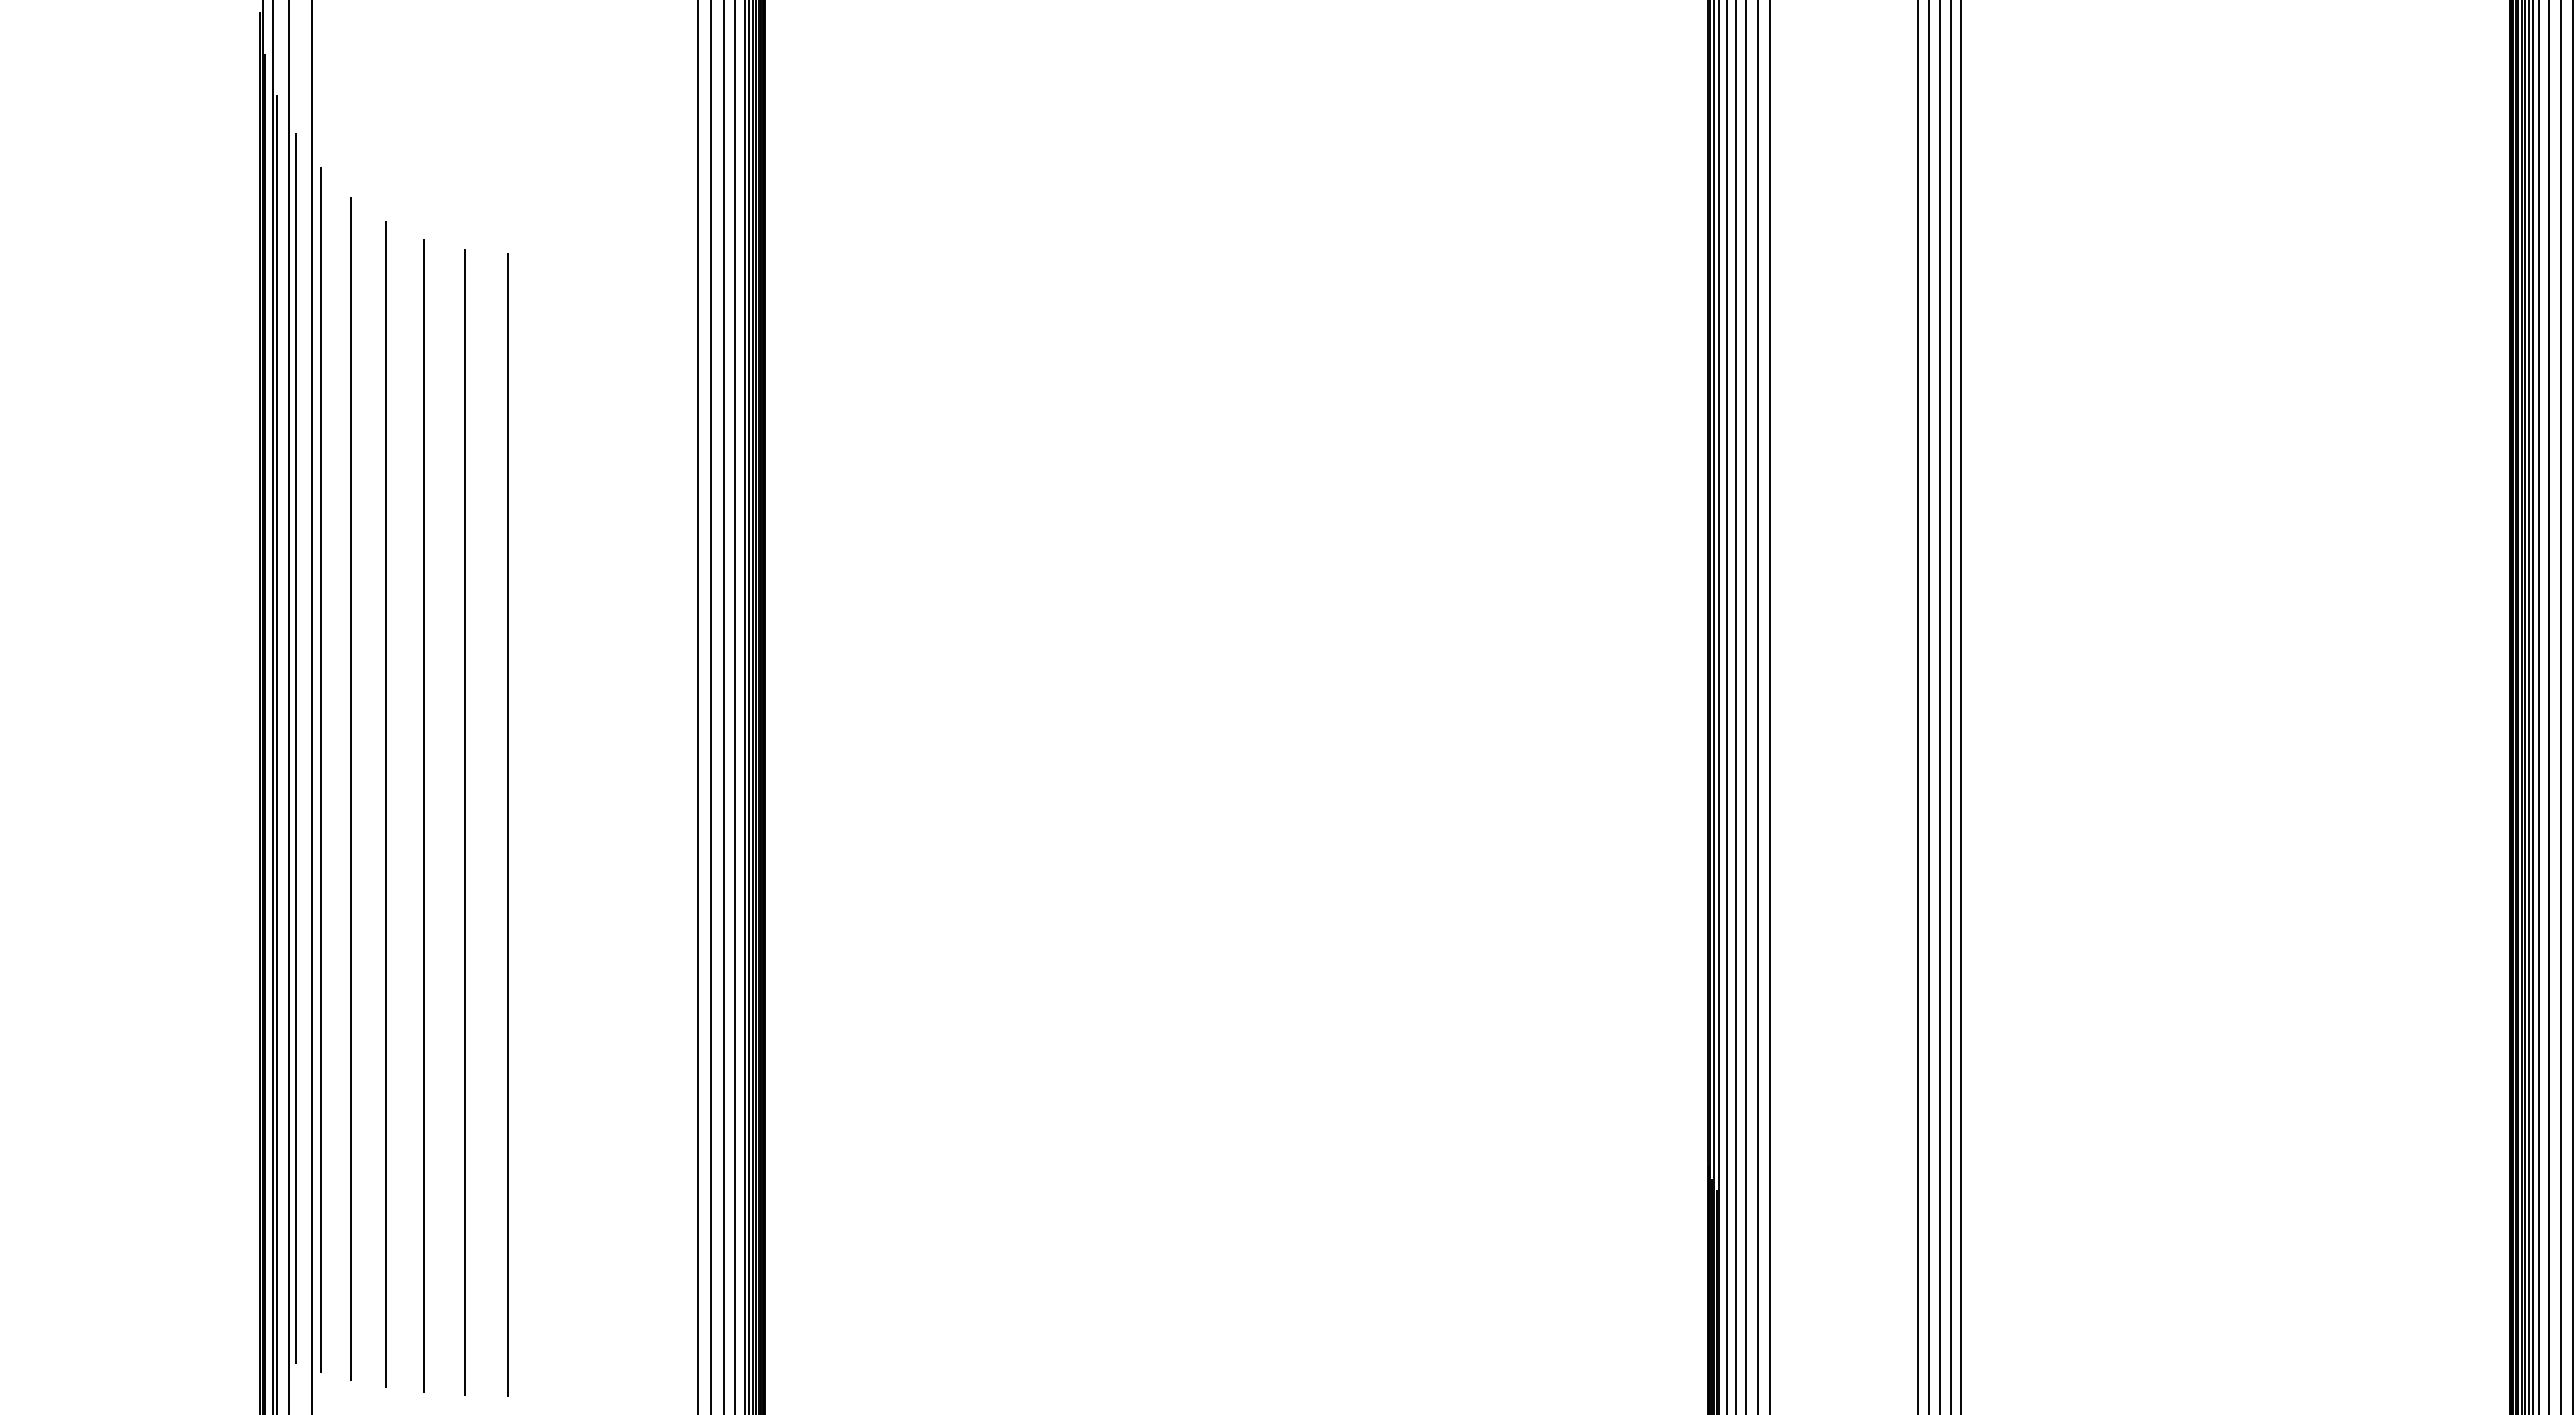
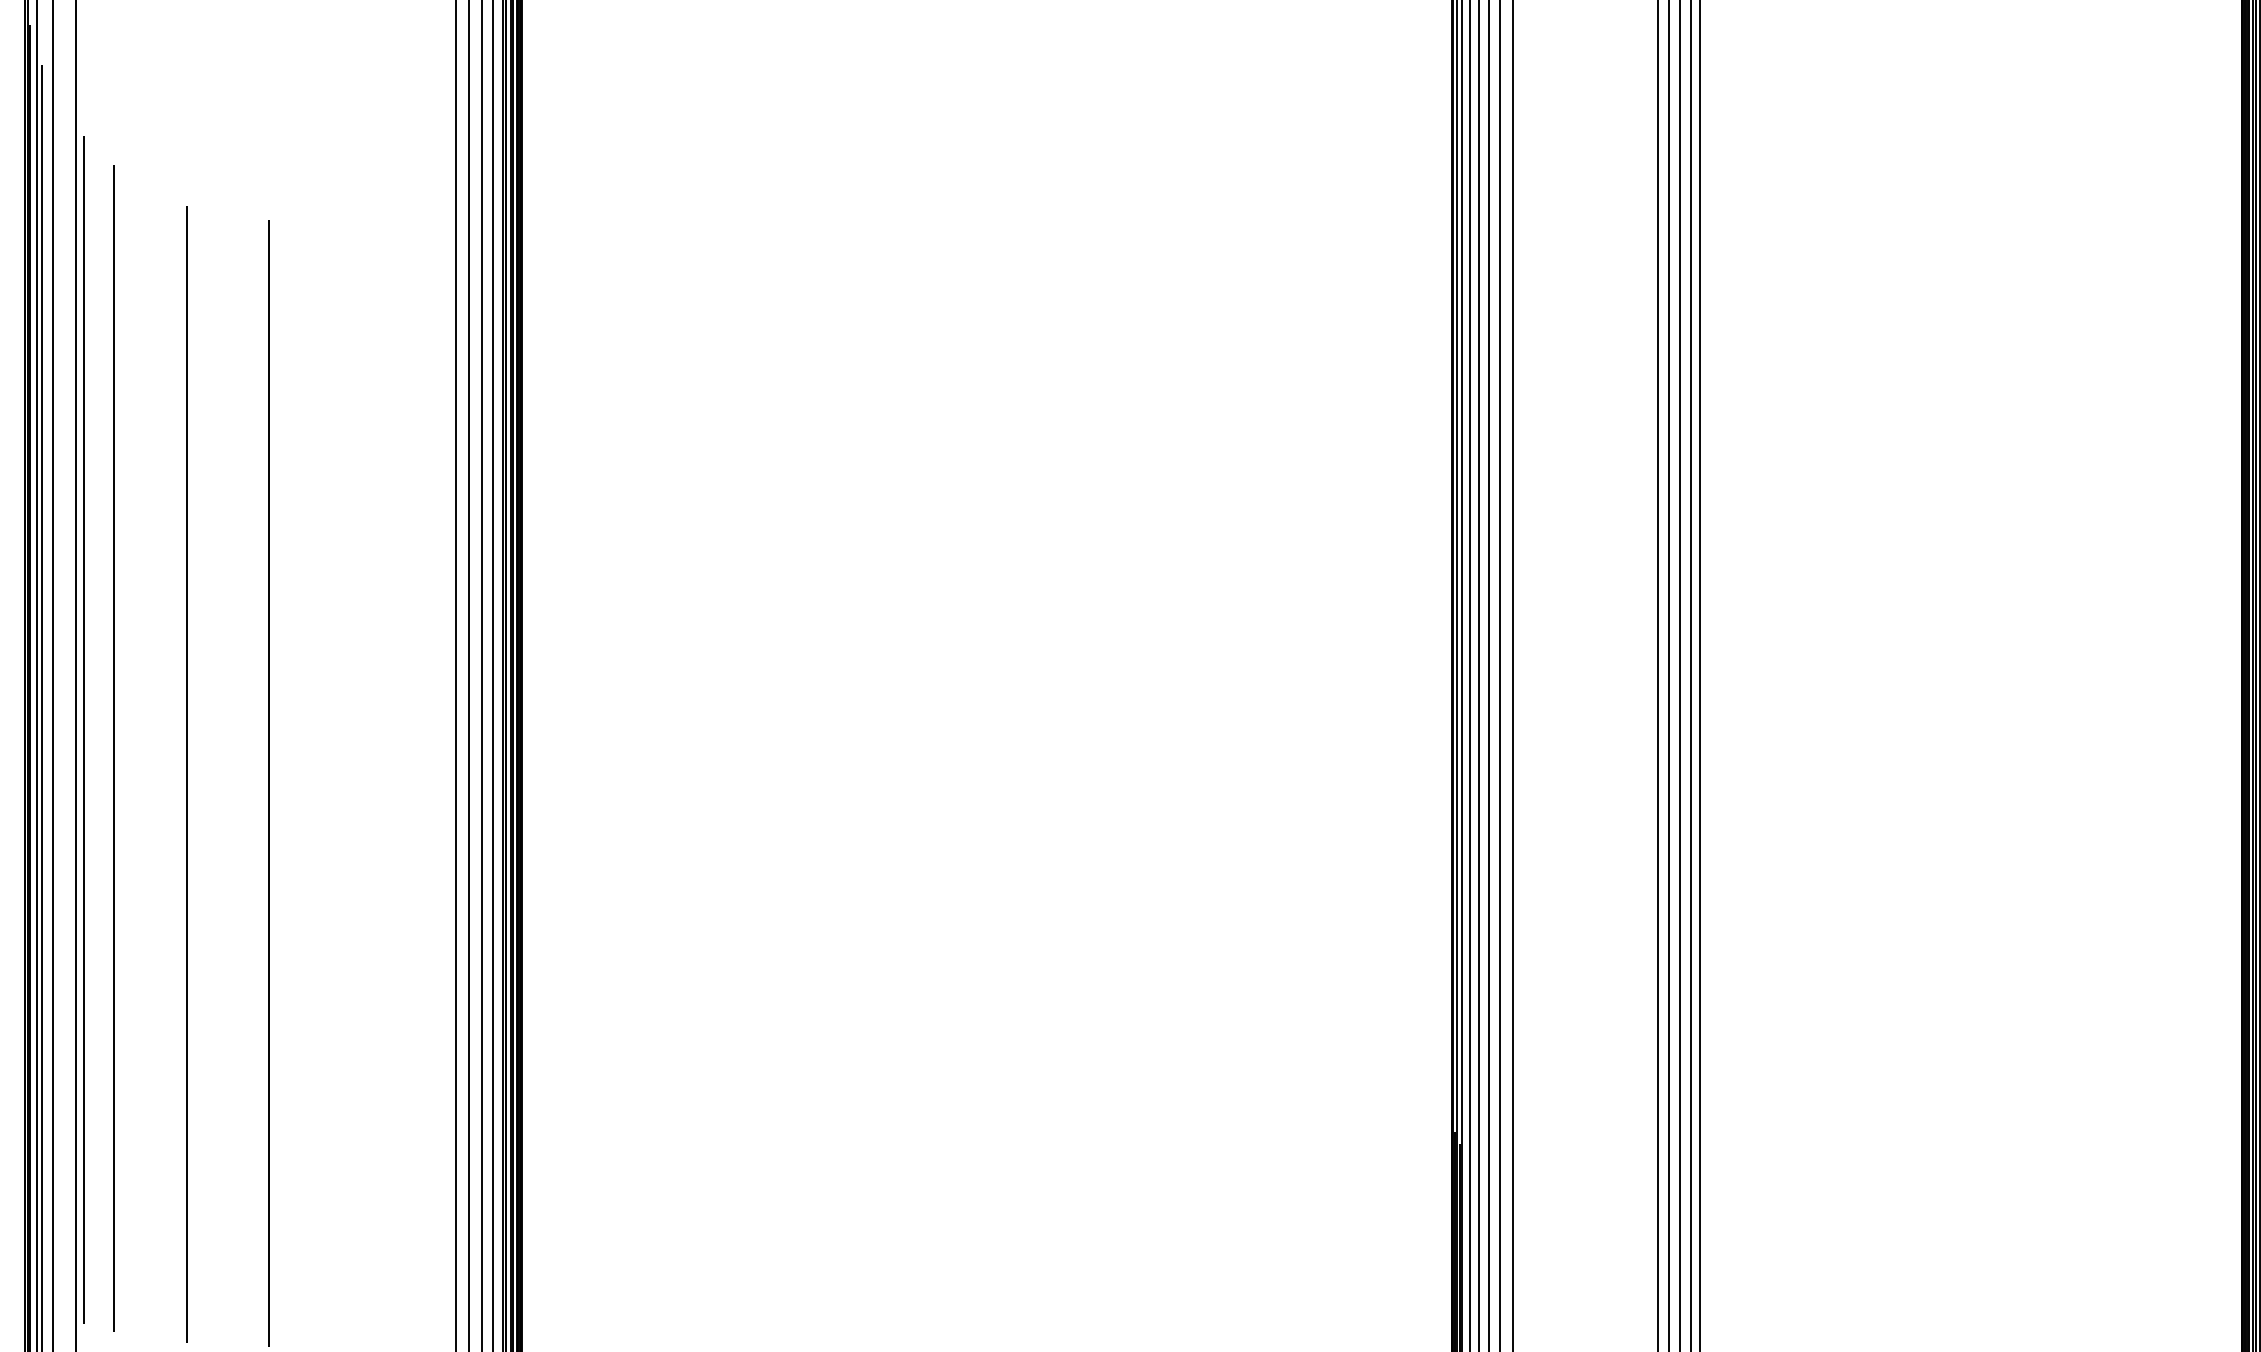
line: (295, 748) -> (59, 708), removed
line: (386, 803) -> (149, 762), removed
line: (465, 822) -> (227, 781), removed

